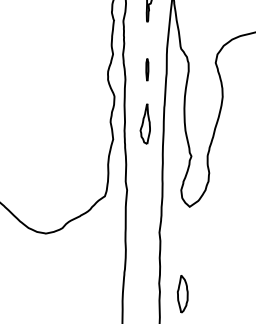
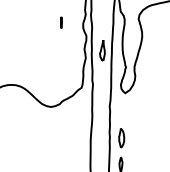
line: (147, 69) -> (61, 22), moved

